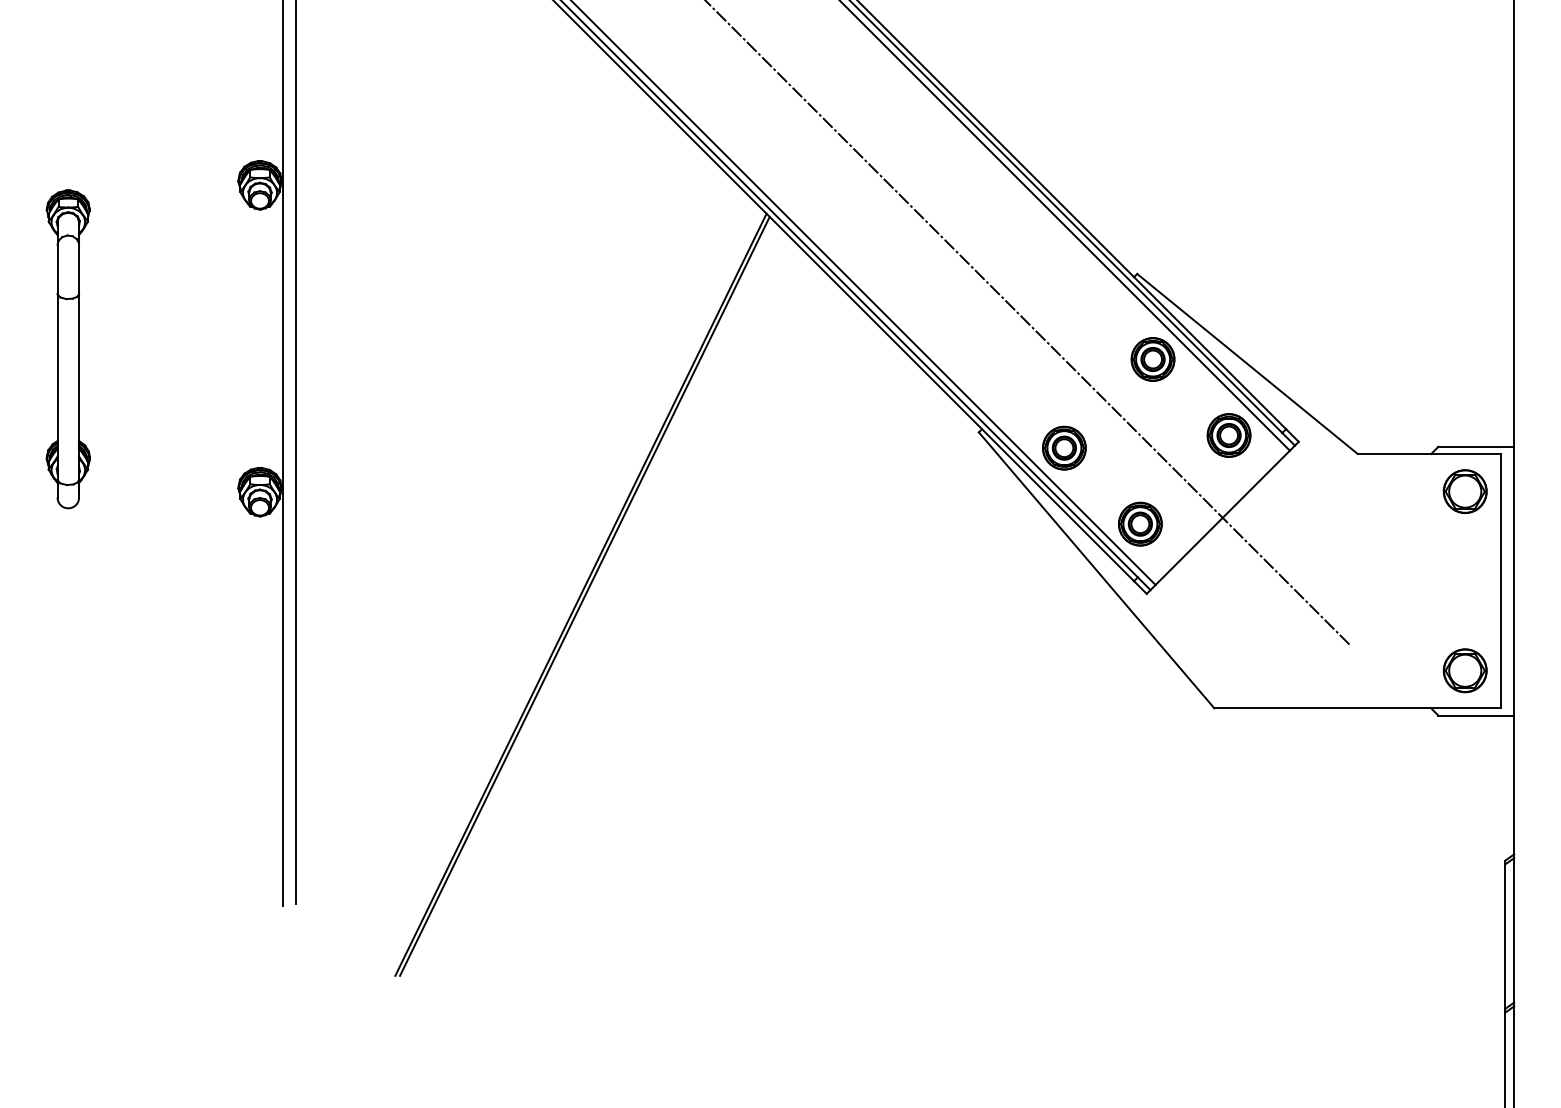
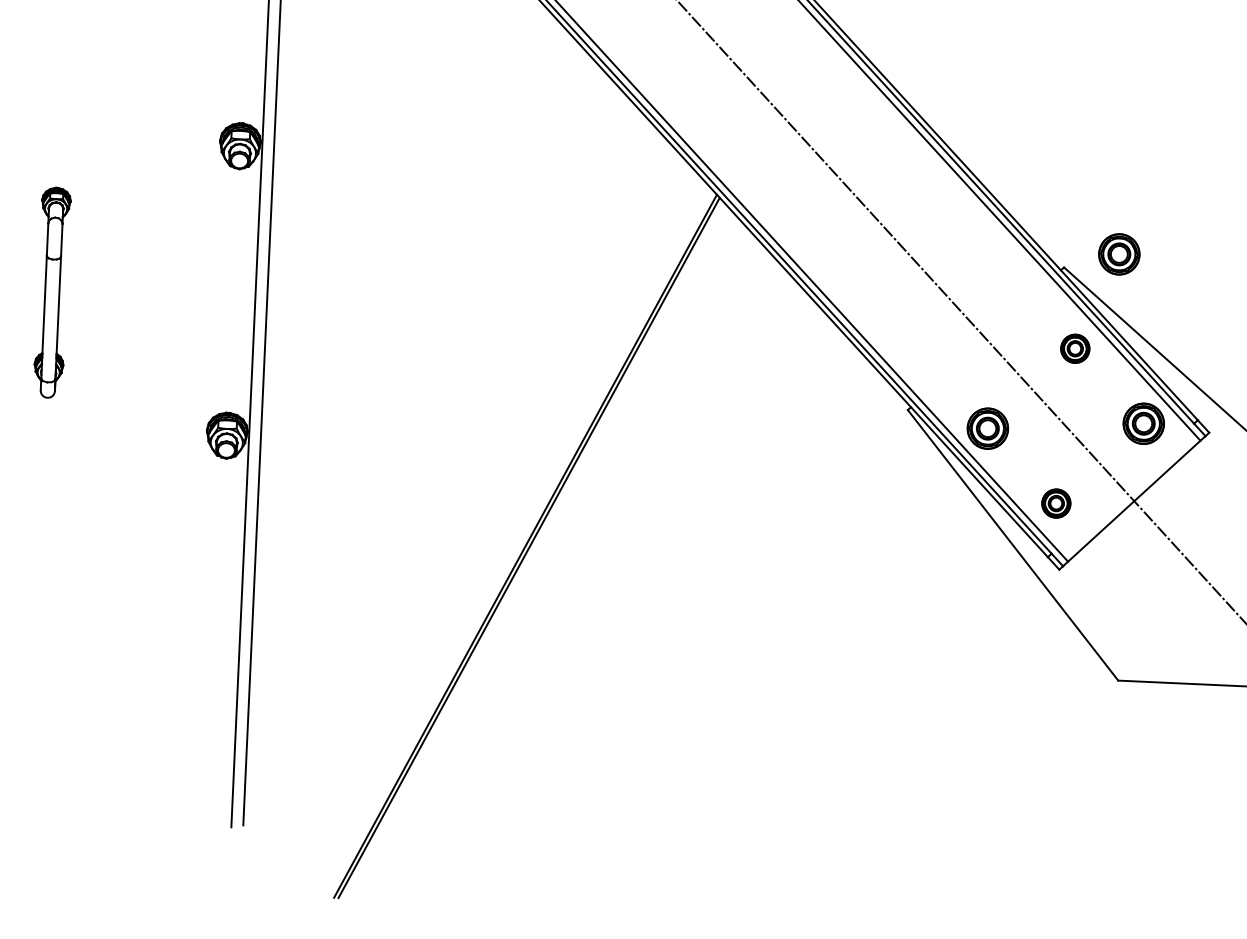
part: (1194, 257) -> (1118, 254), added
part: (67, 349) -> (51, 292), size x0.7
part: (1152, 359) -> (1074, 348), size x0.7
part: (1140, 523) -> (1056, 503), size x0.7

